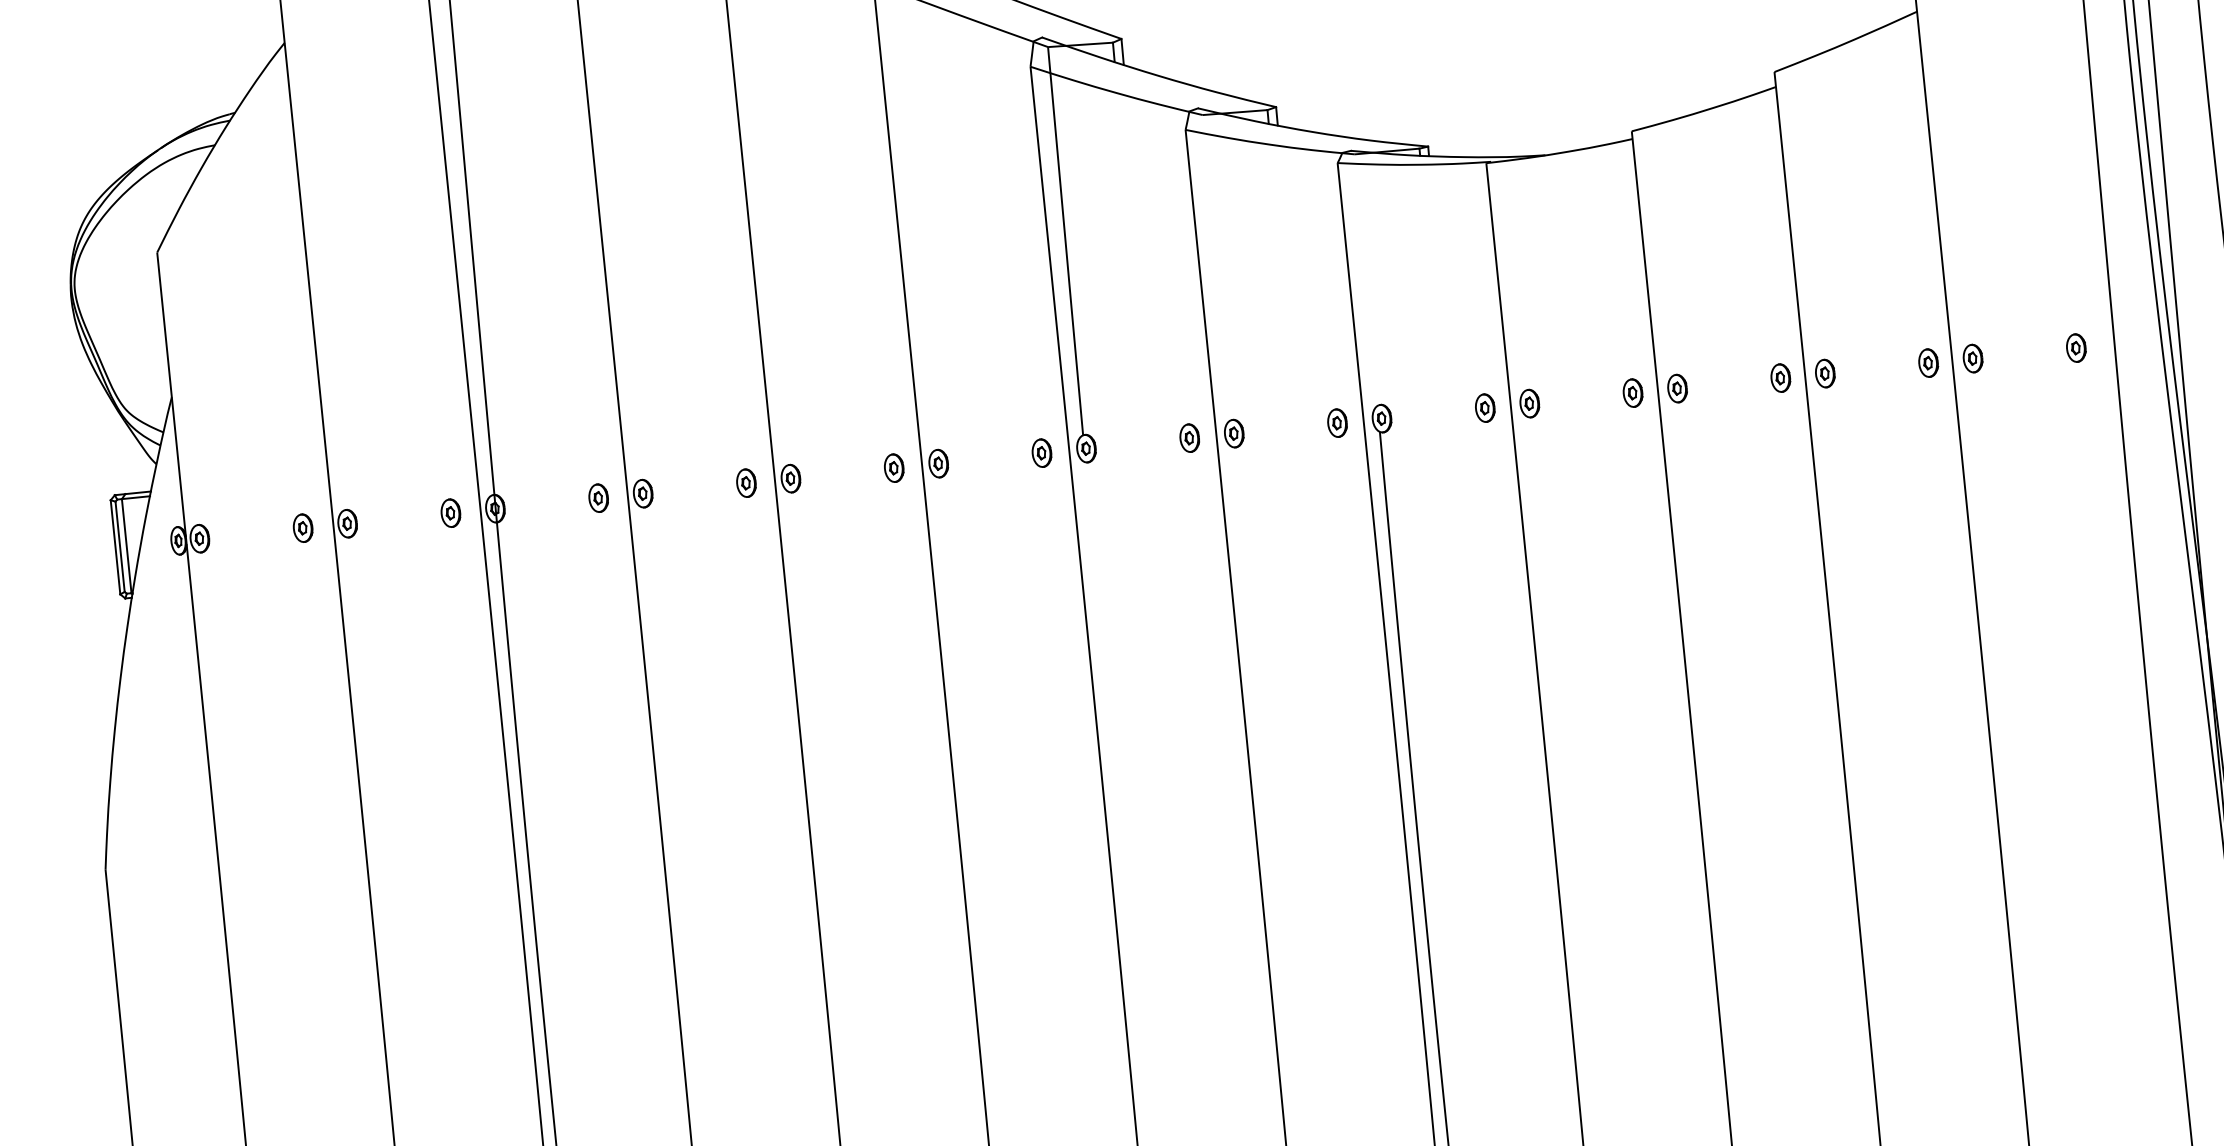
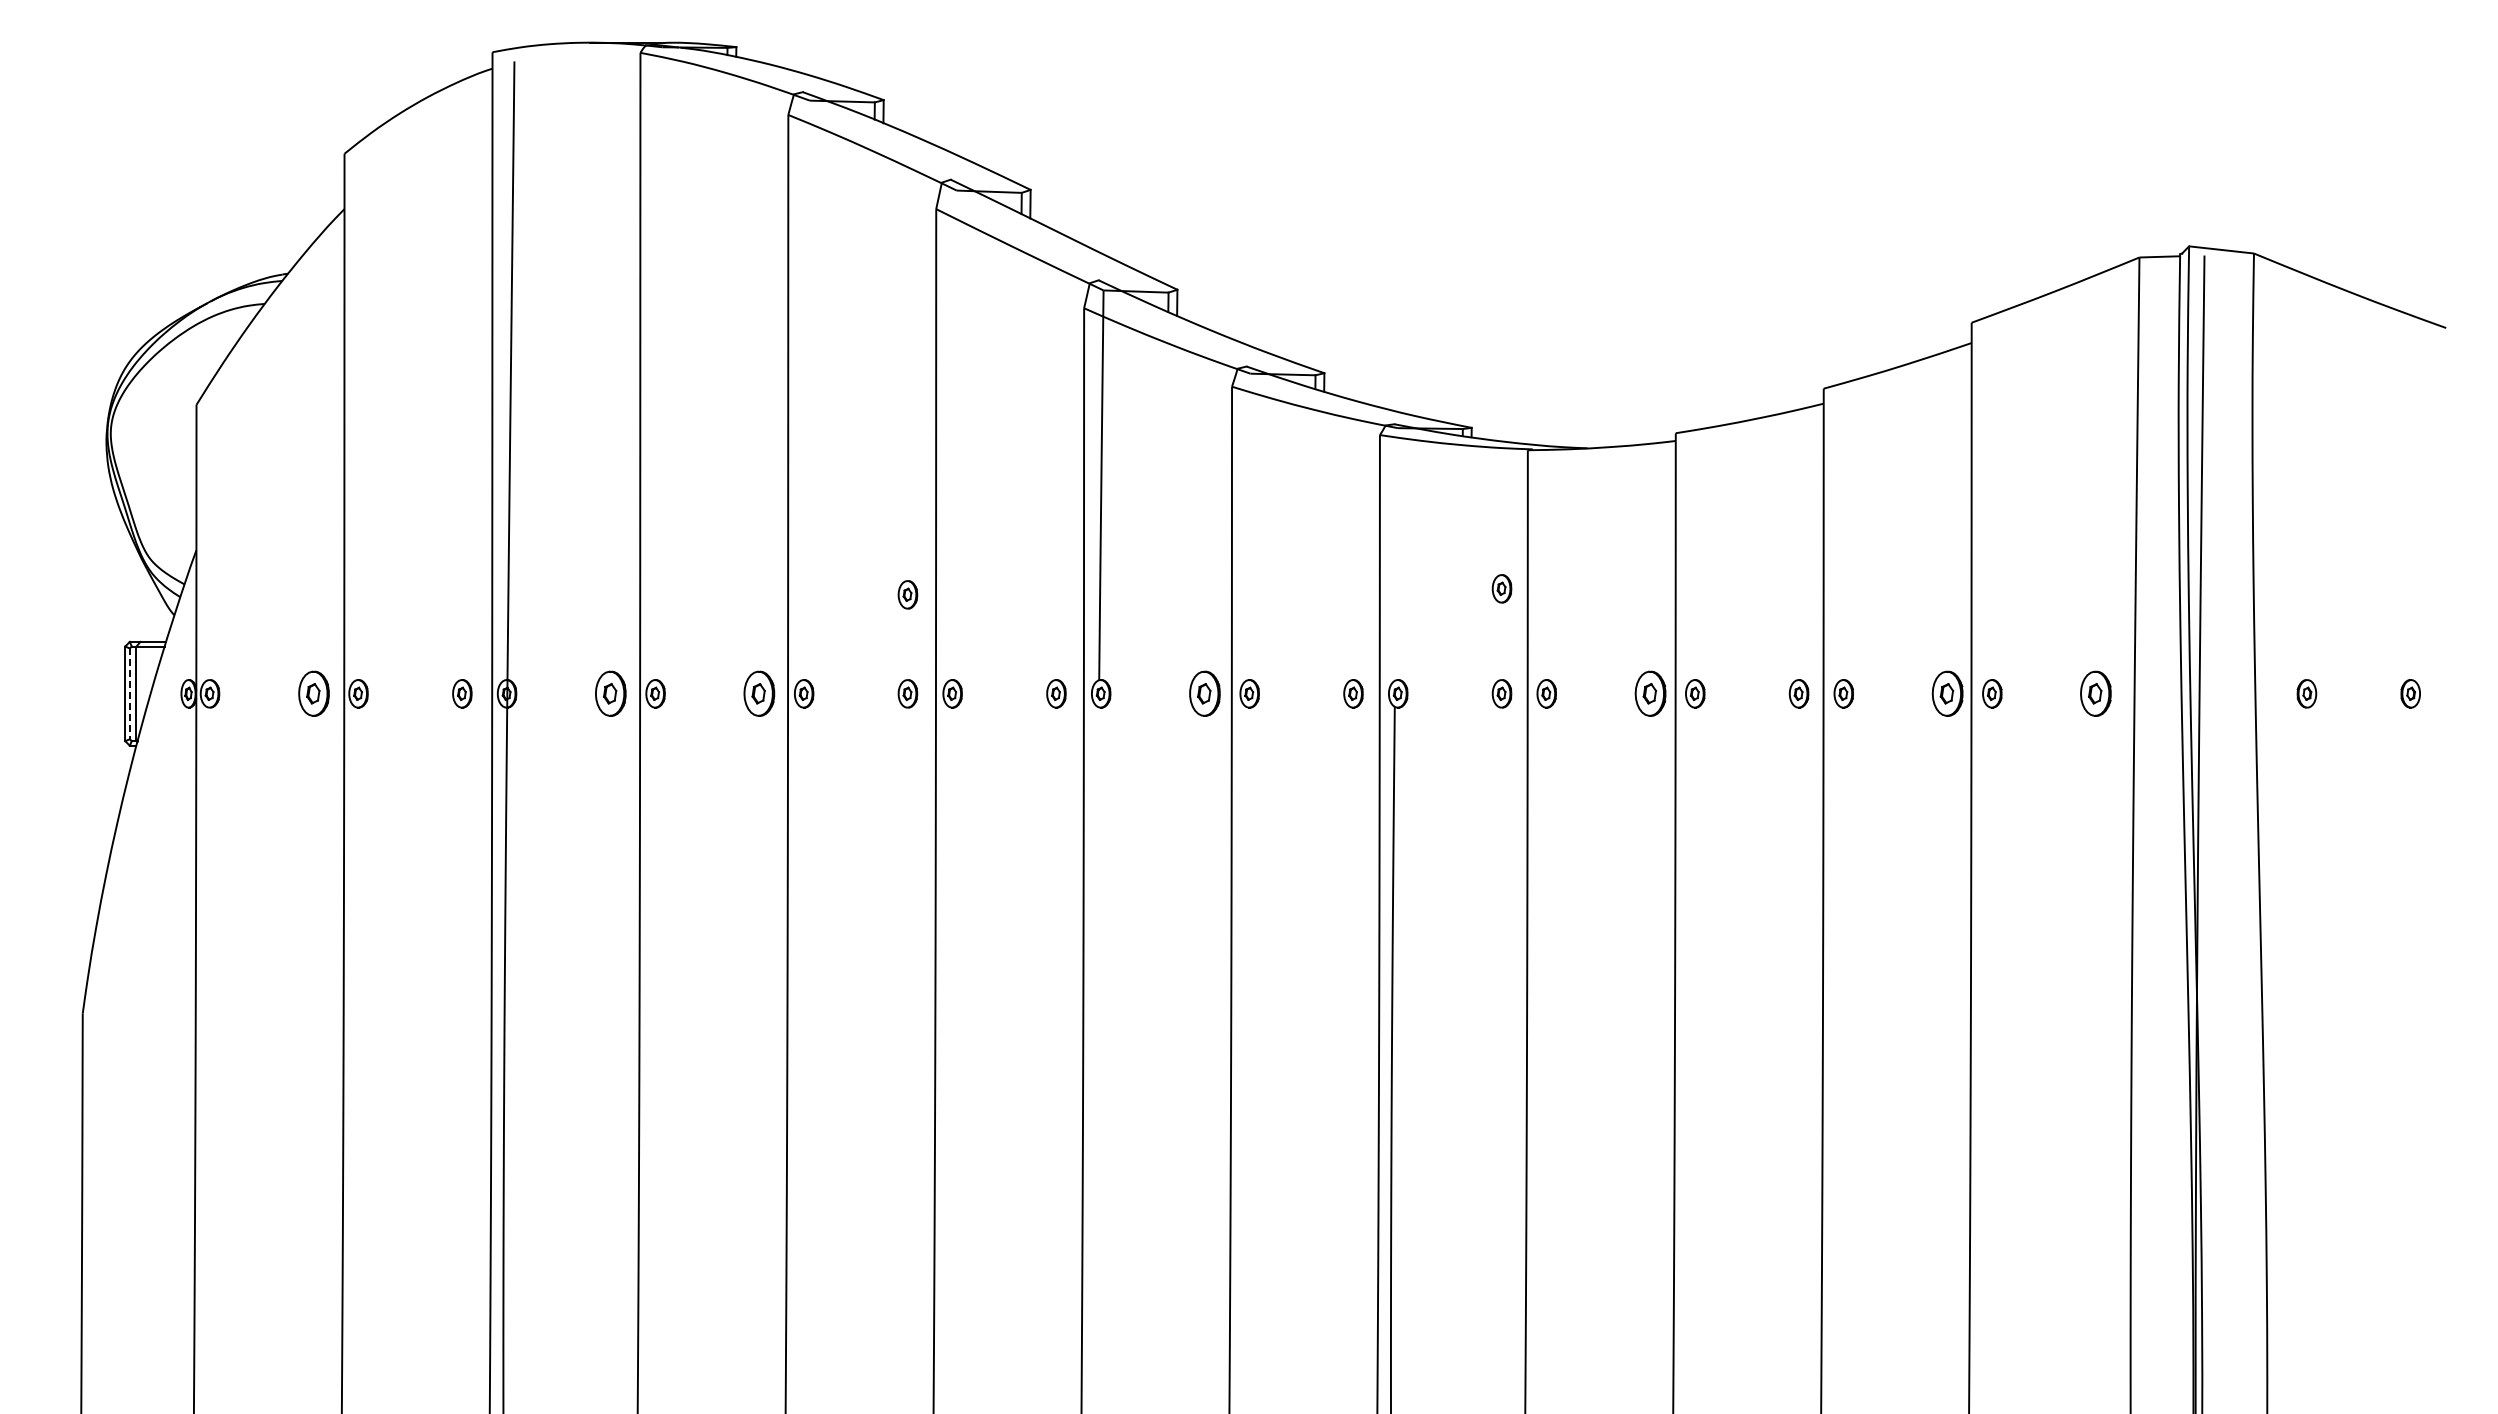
part: (1474, 303) -> (1501, 588), added
part: (2076, 347) -> (2096, 693), size x1.6
part: (1928, 362) -> (1947, 693), size x1.6
part: (883, 369) -> (907, 594), added
part: (1632, 392) -> (1650, 693), size x1.6
part: (1189, 437) -> (1204, 693), size x1.6
part: (746, 482) -> (759, 693), size x1.6
part: (598, 497) -> (610, 693), size x1.6
part: (302, 527) -> (313, 693), size x1.6
line: (119, 547) -> (129, 694), solid -> dashed

